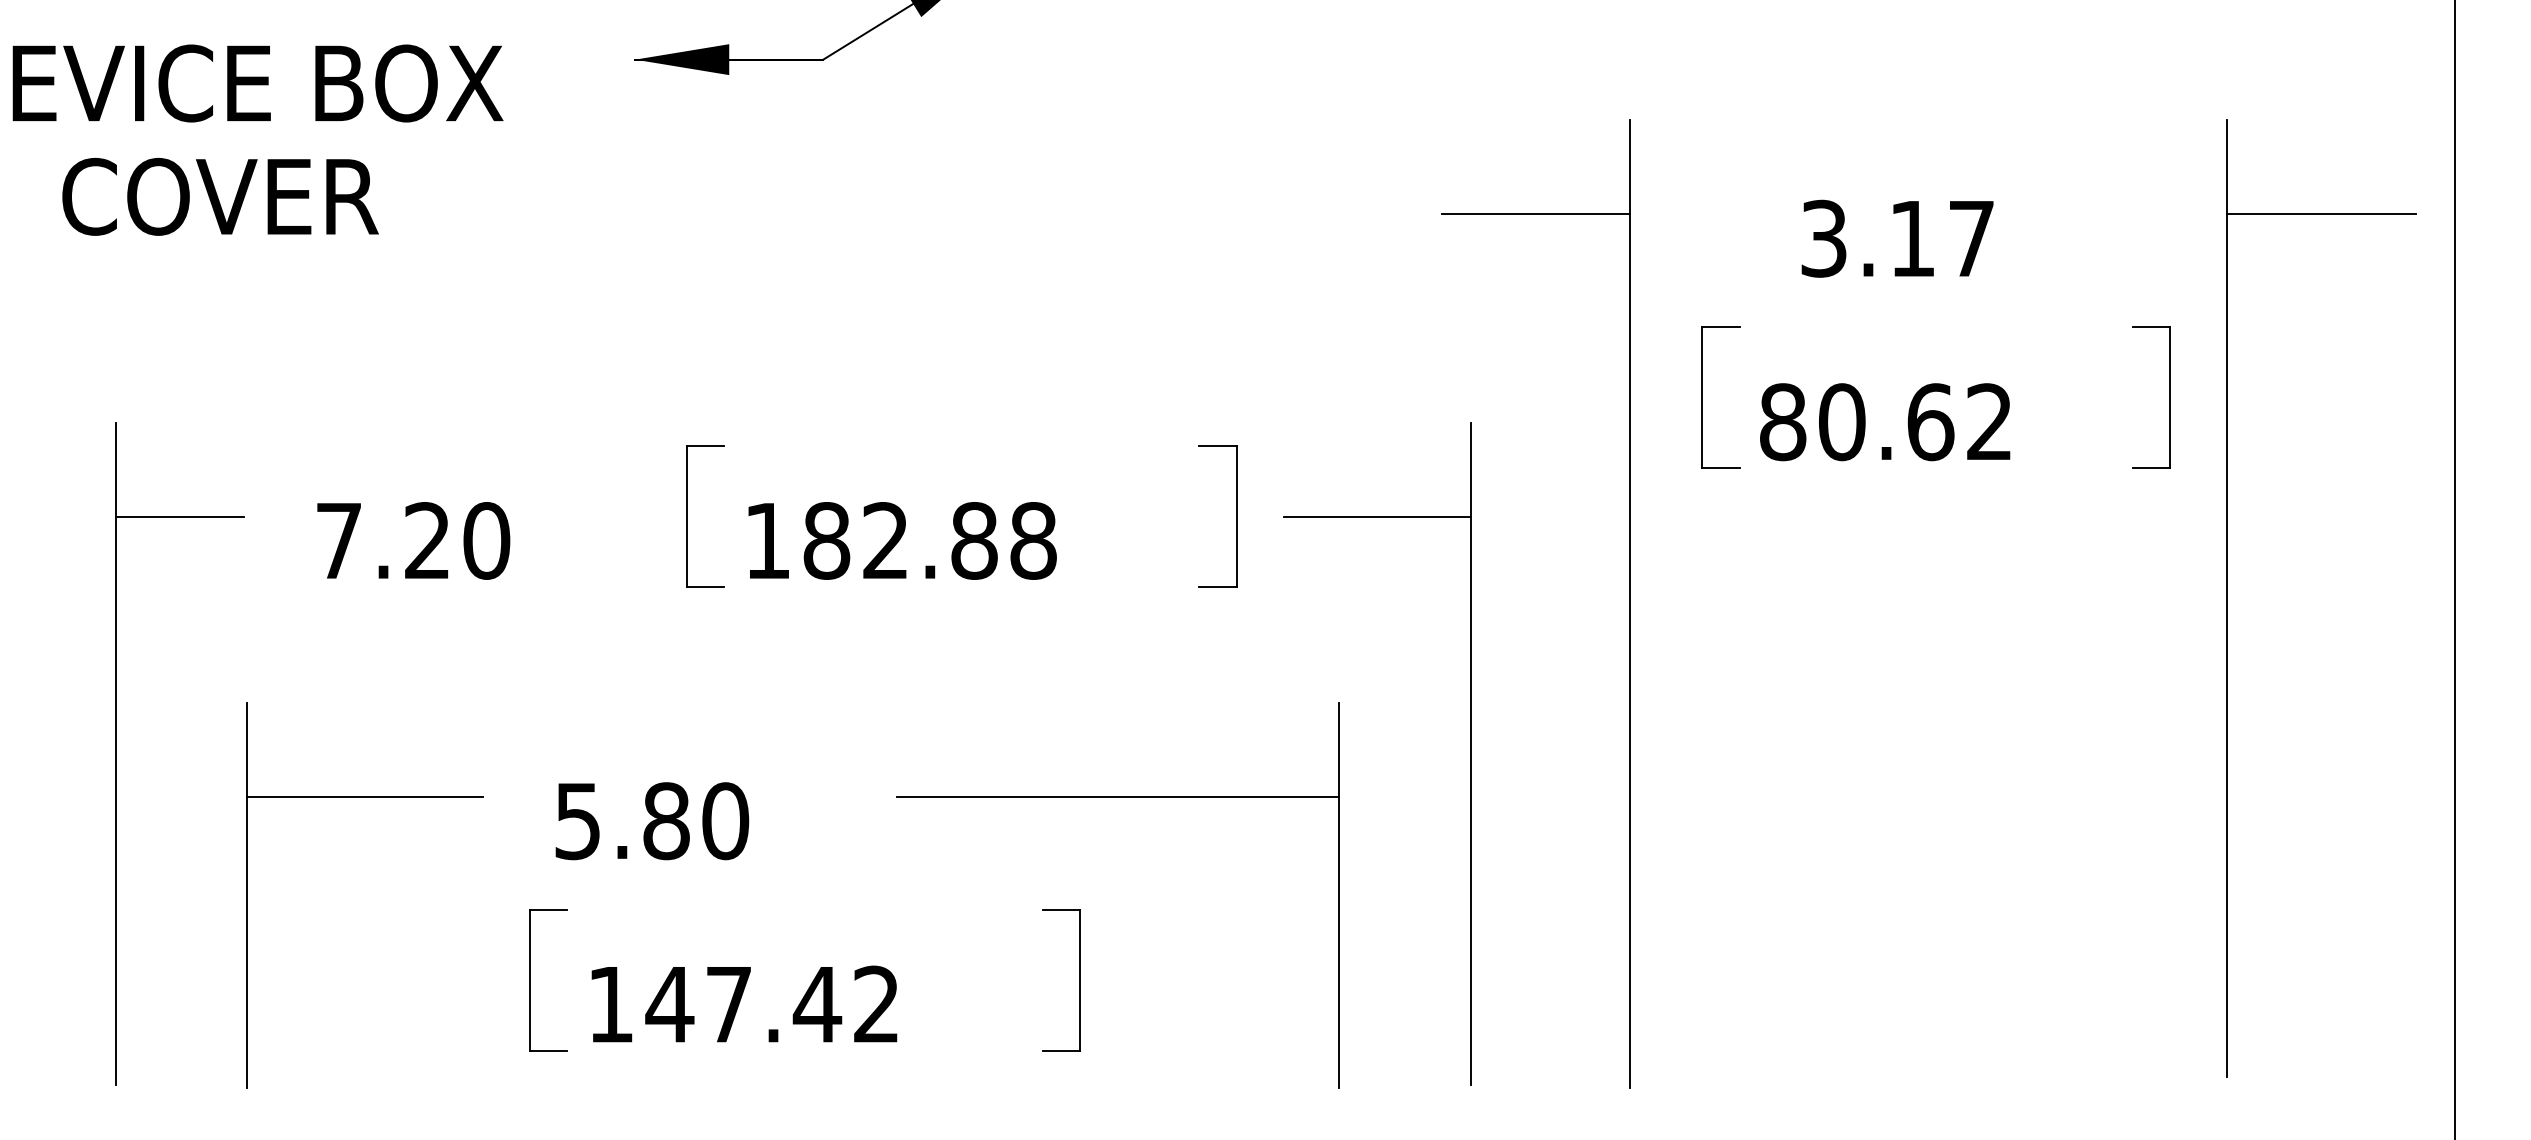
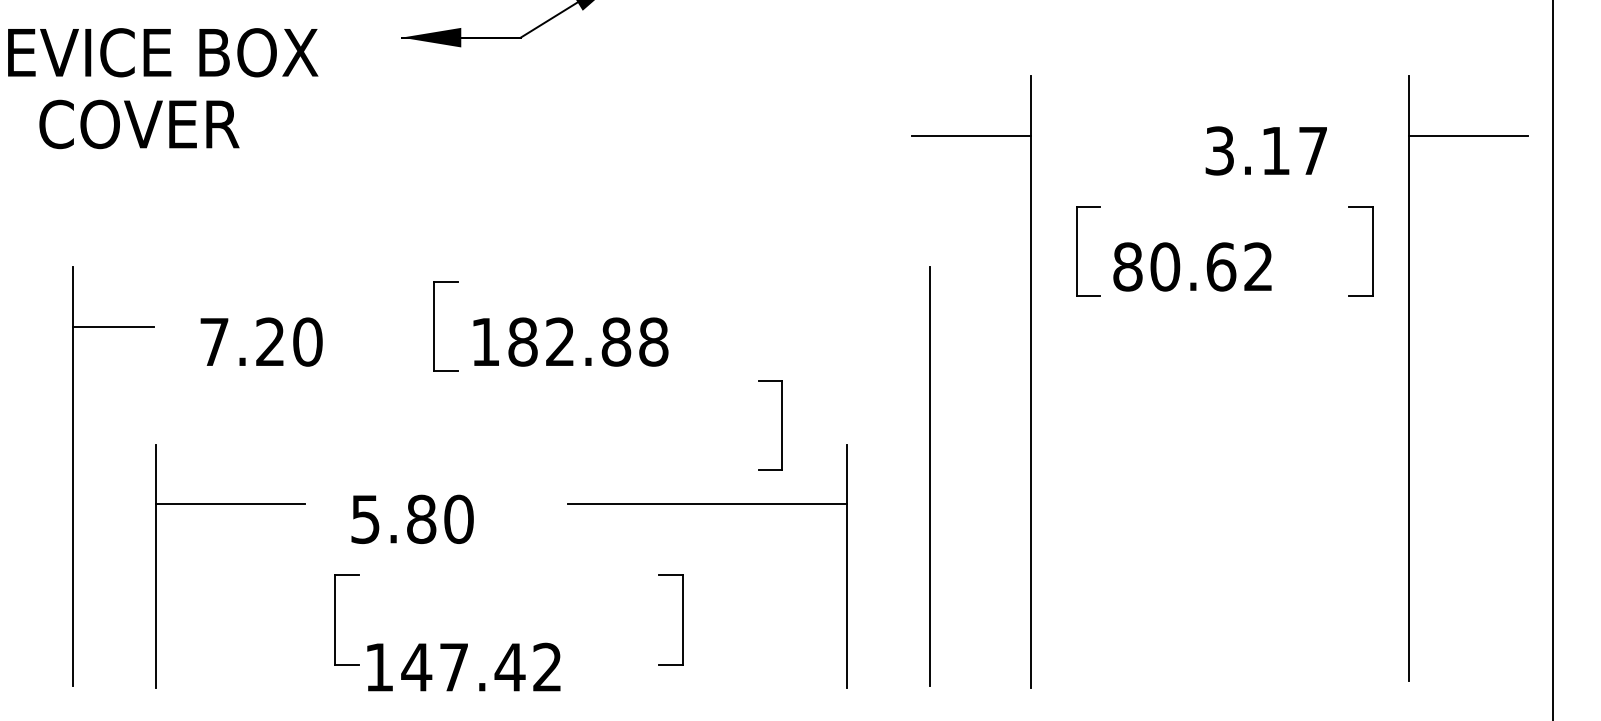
text: (1896, 238) -> (1265, 150), moved
part: (1235, 516) -> (781, 425), moved
line: (1377, 516) -> (871, 326), removed
text: (743, 1003) -> (463, 666), moved

